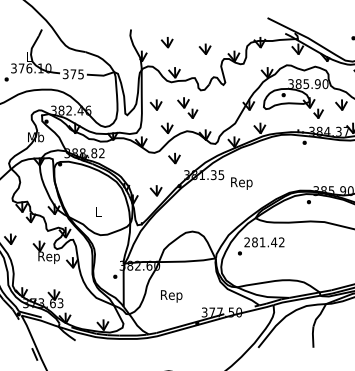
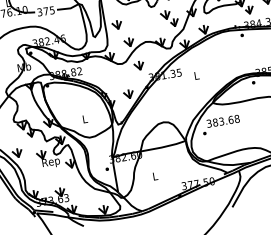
part: (187, 107) -> (169, 18), moved
text: (241, 183) -> (196, 76), Rep -> L
text: (264, 242) -> (223, 121), 281.42 -> 383.68
text: (171, 296) -> (155, 177), Rep -> L

